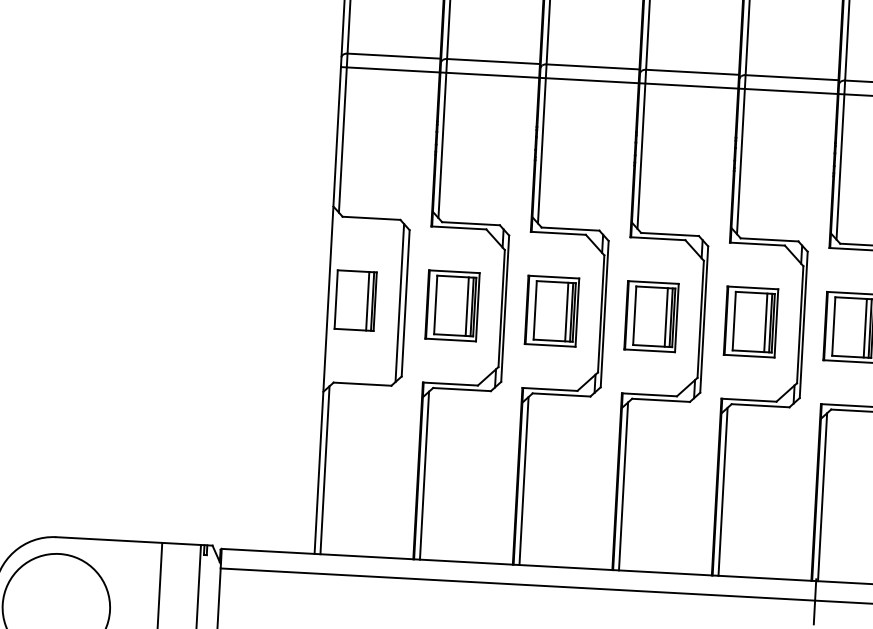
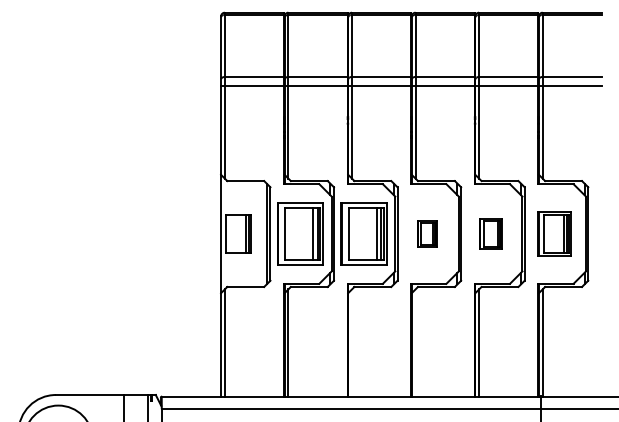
part: (452, 305) -> (300, 233), size x1.4
part: (551, 310) -> (363, 233), size x1.4
part: (651, 315) -> (427, 233), size x0.6
part: (750, 321) -> (490, 233), size x0.7
line: (523, 480) -> (351, 342), removed
line: (623, 485) -> (415, 342), removed

